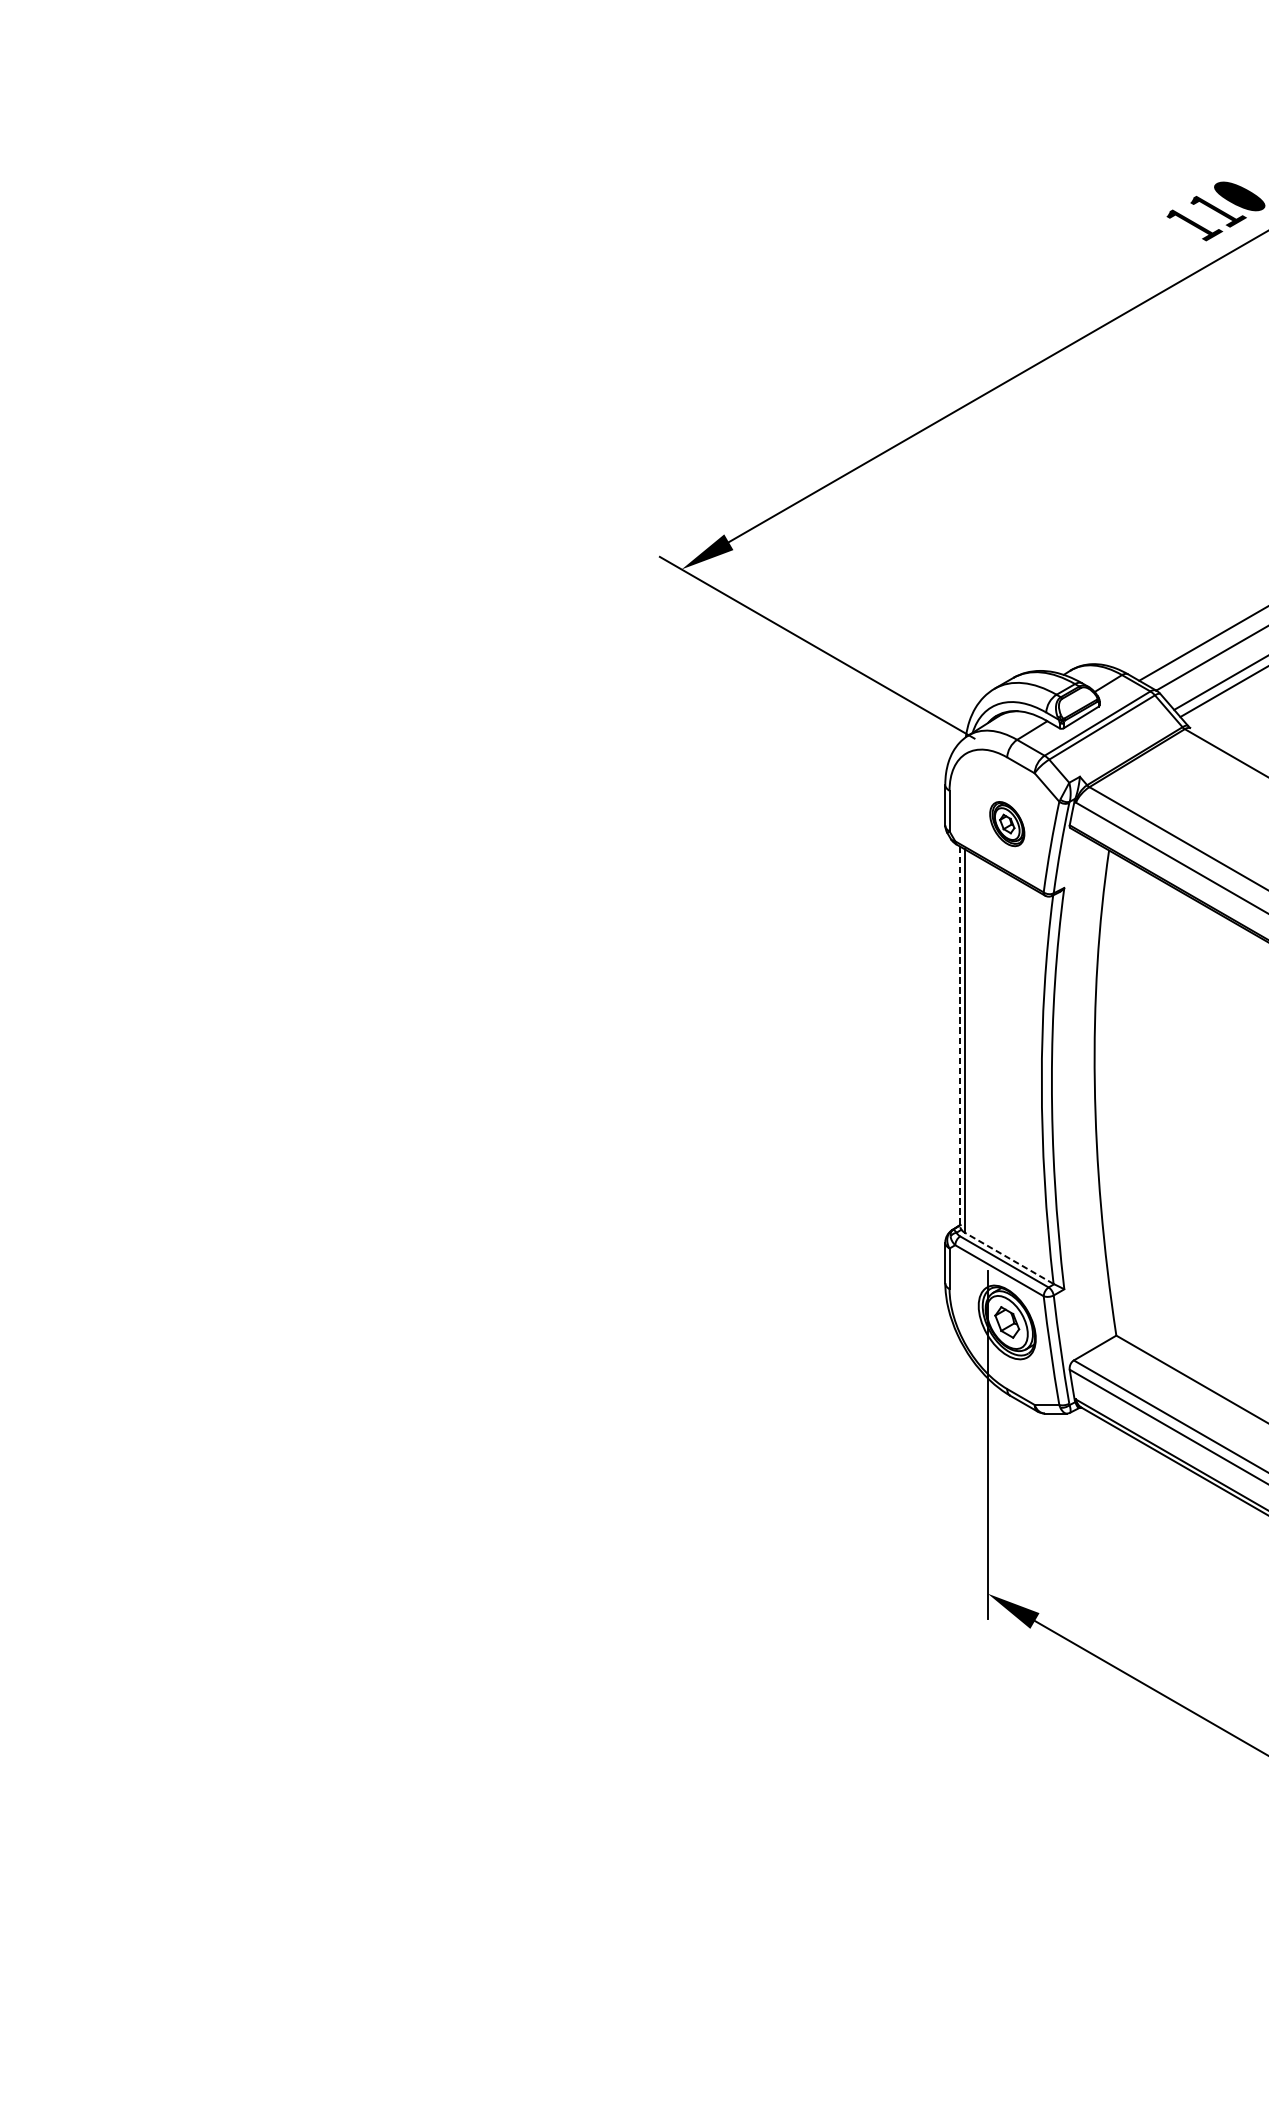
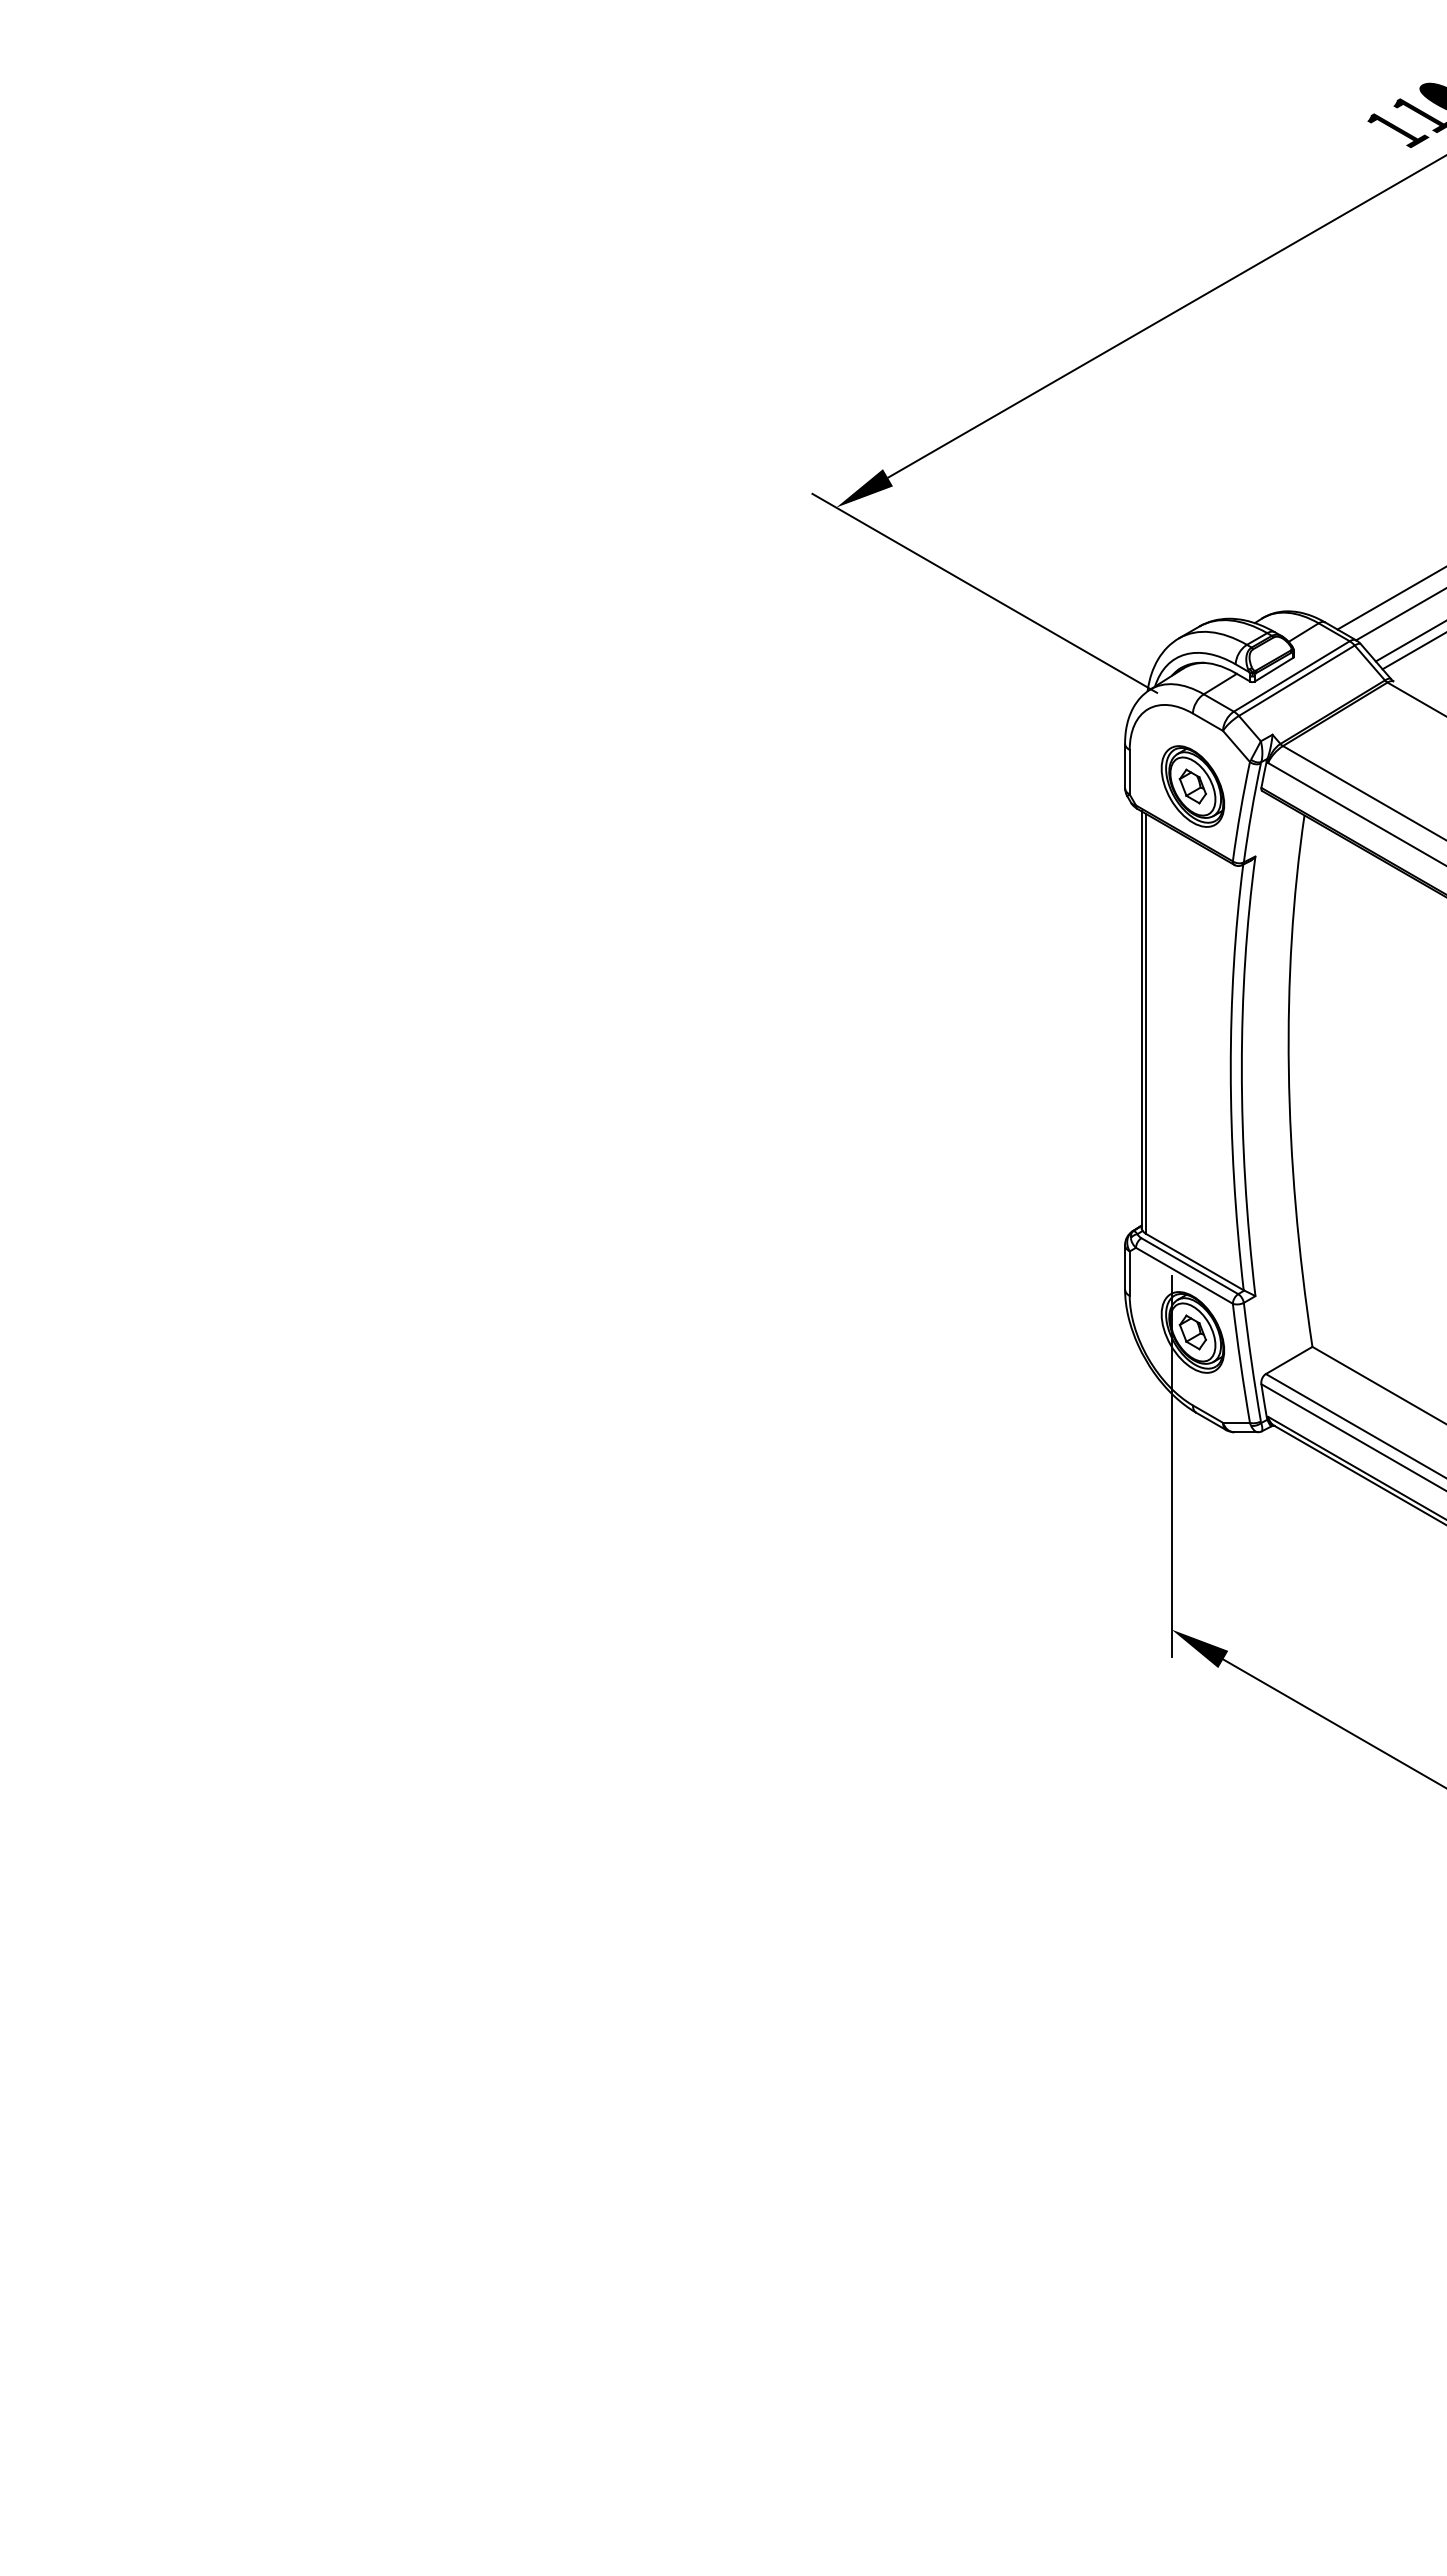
part: (1006, 824) -> (1192, 786), size x1.67
line: (960, 1037) -> (1141, 1020), dashed -> solid
line: (1008, 1257) -> (1194, 1261), dashed -> solid

